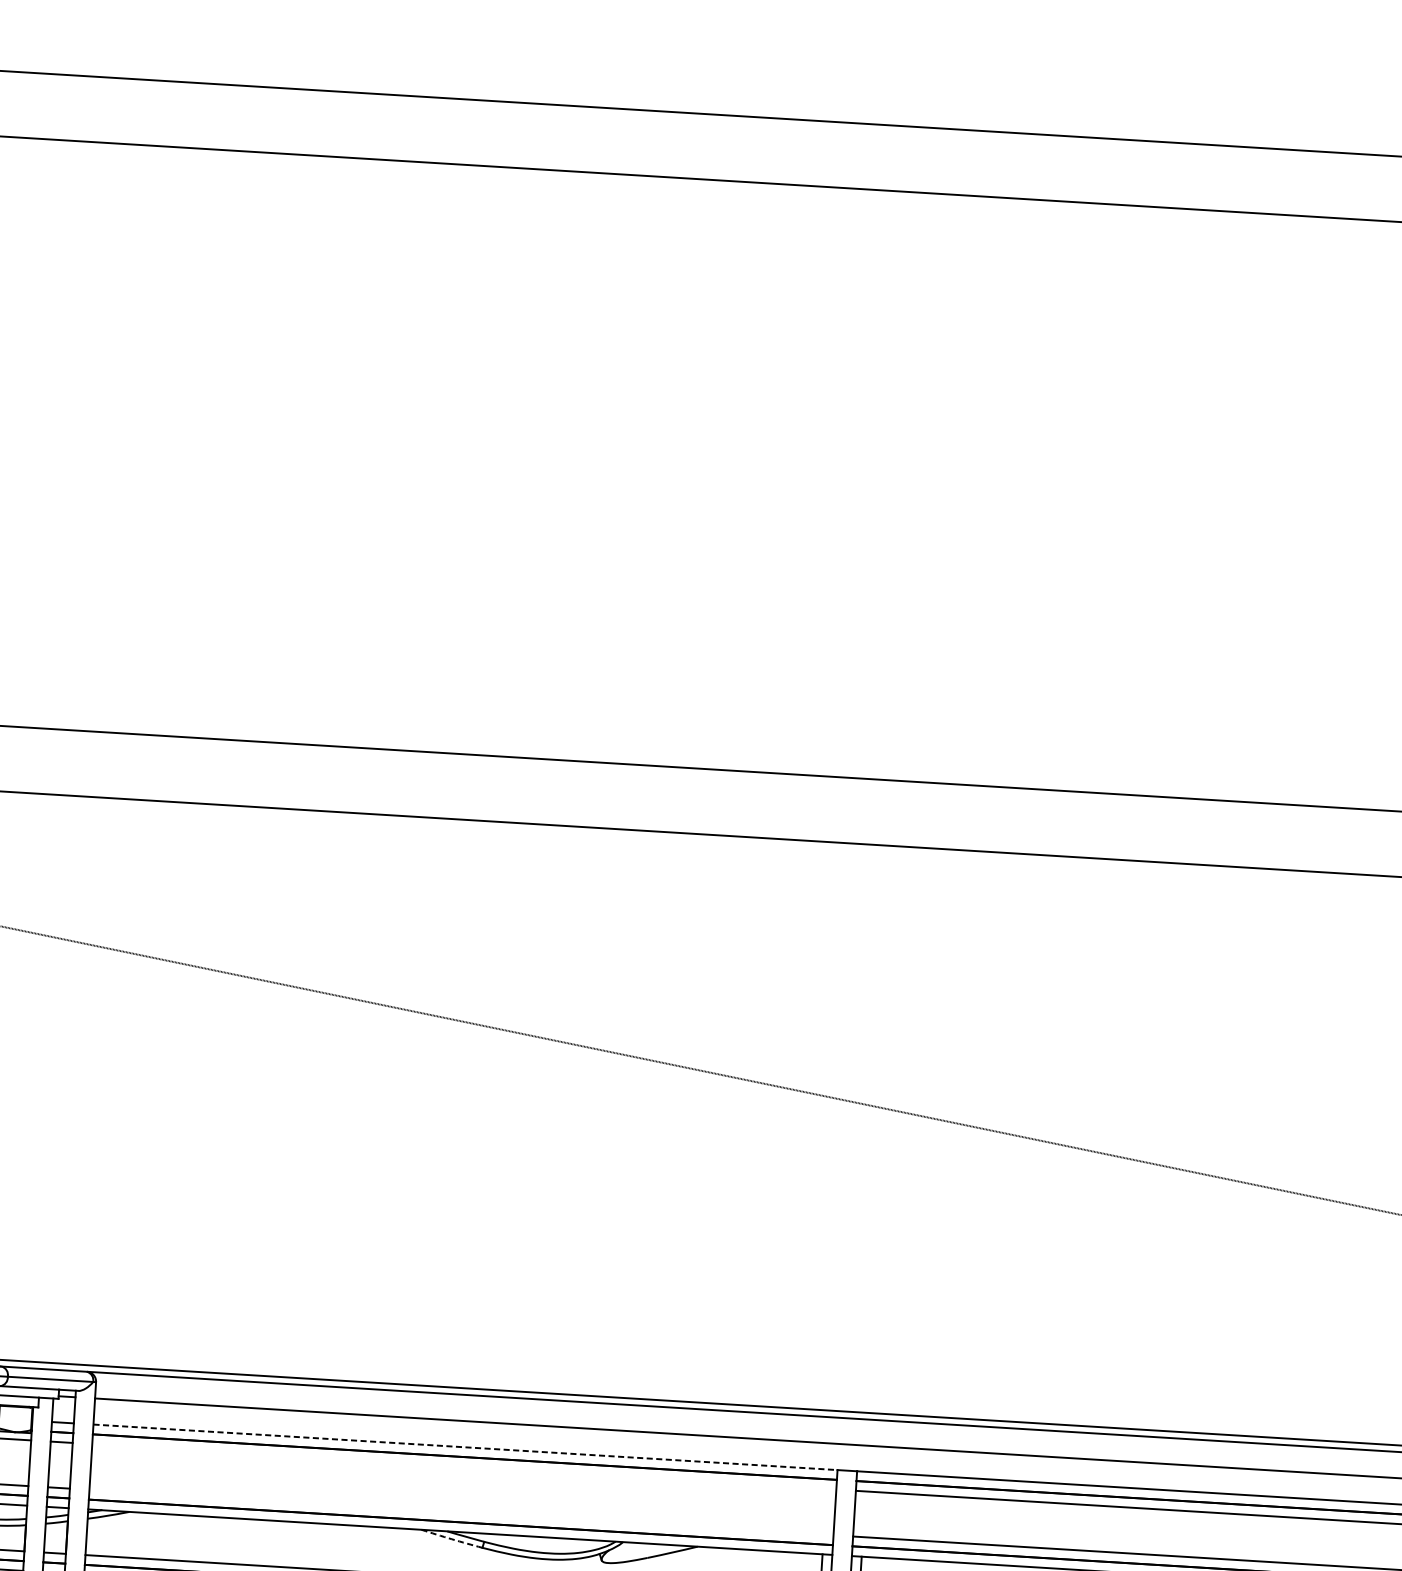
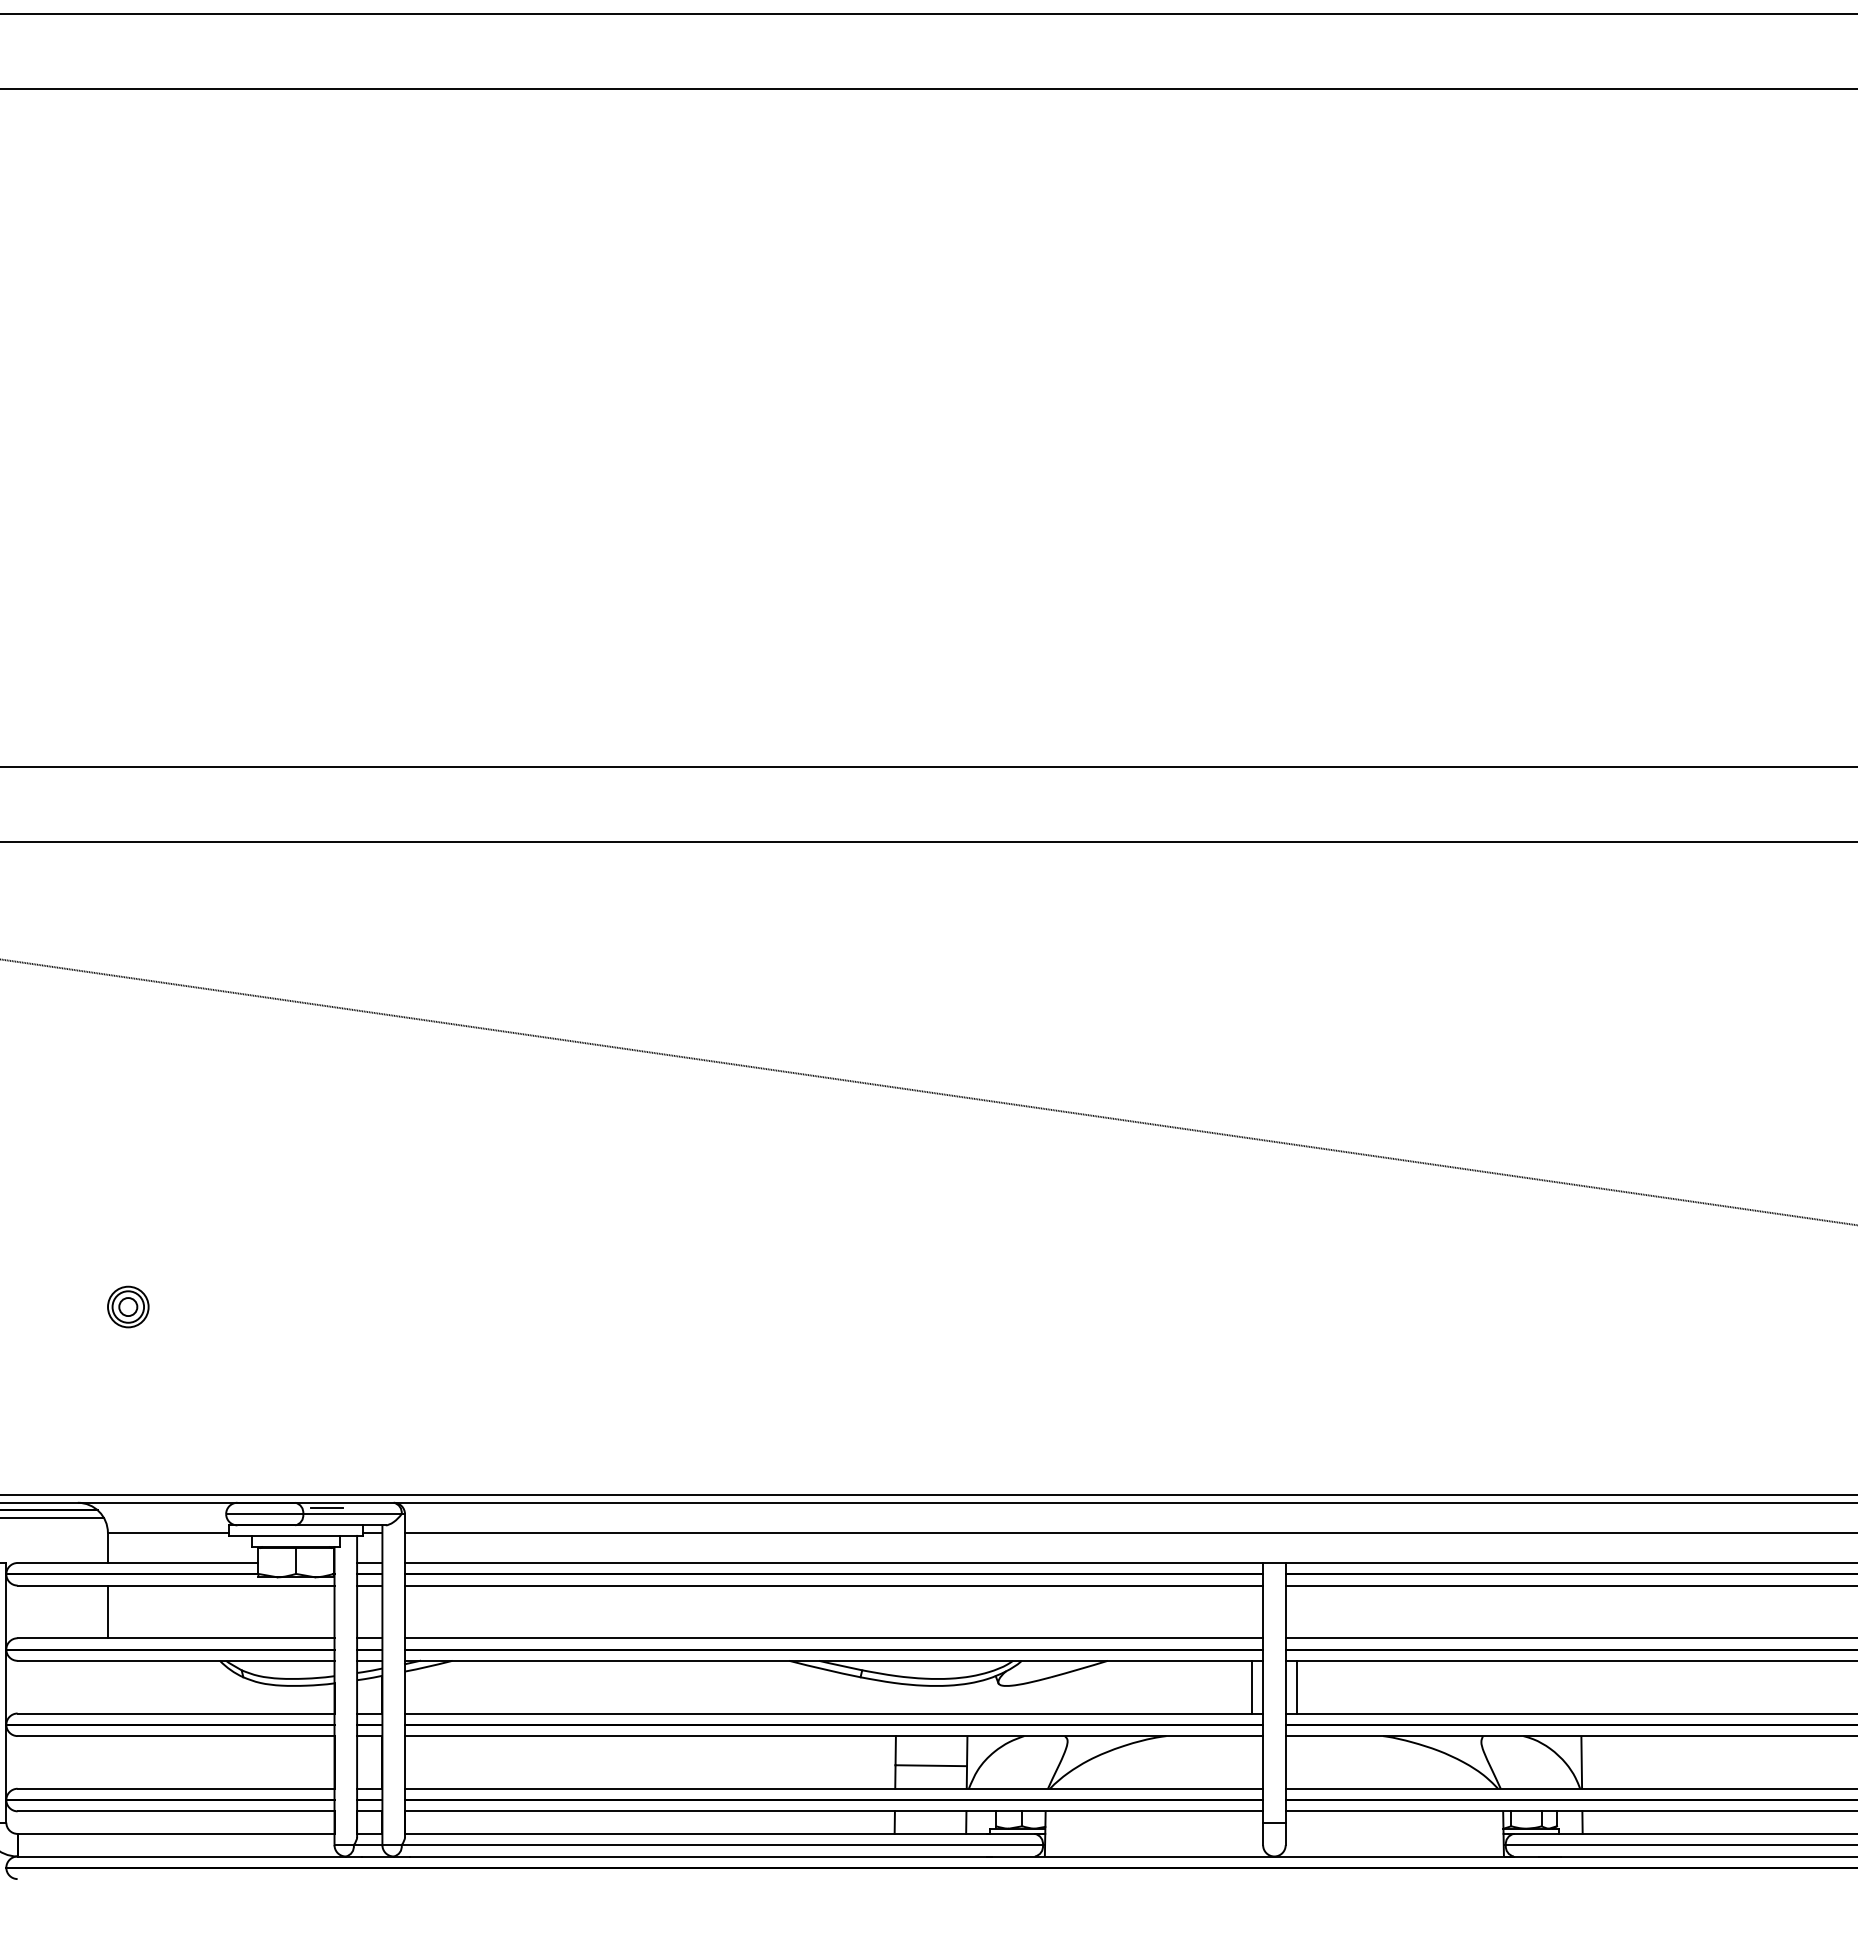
line: (28, 1373) -> (326, 1508), added
line: (465, 1447) -> (834, 1563), dashed -> solid
line: (464, 1466) -> (834, 1585), added
line: (461, 1512) -> (834, 1638), added
arc: (451, 1539) -> (824, 1669), dashed -> solid

